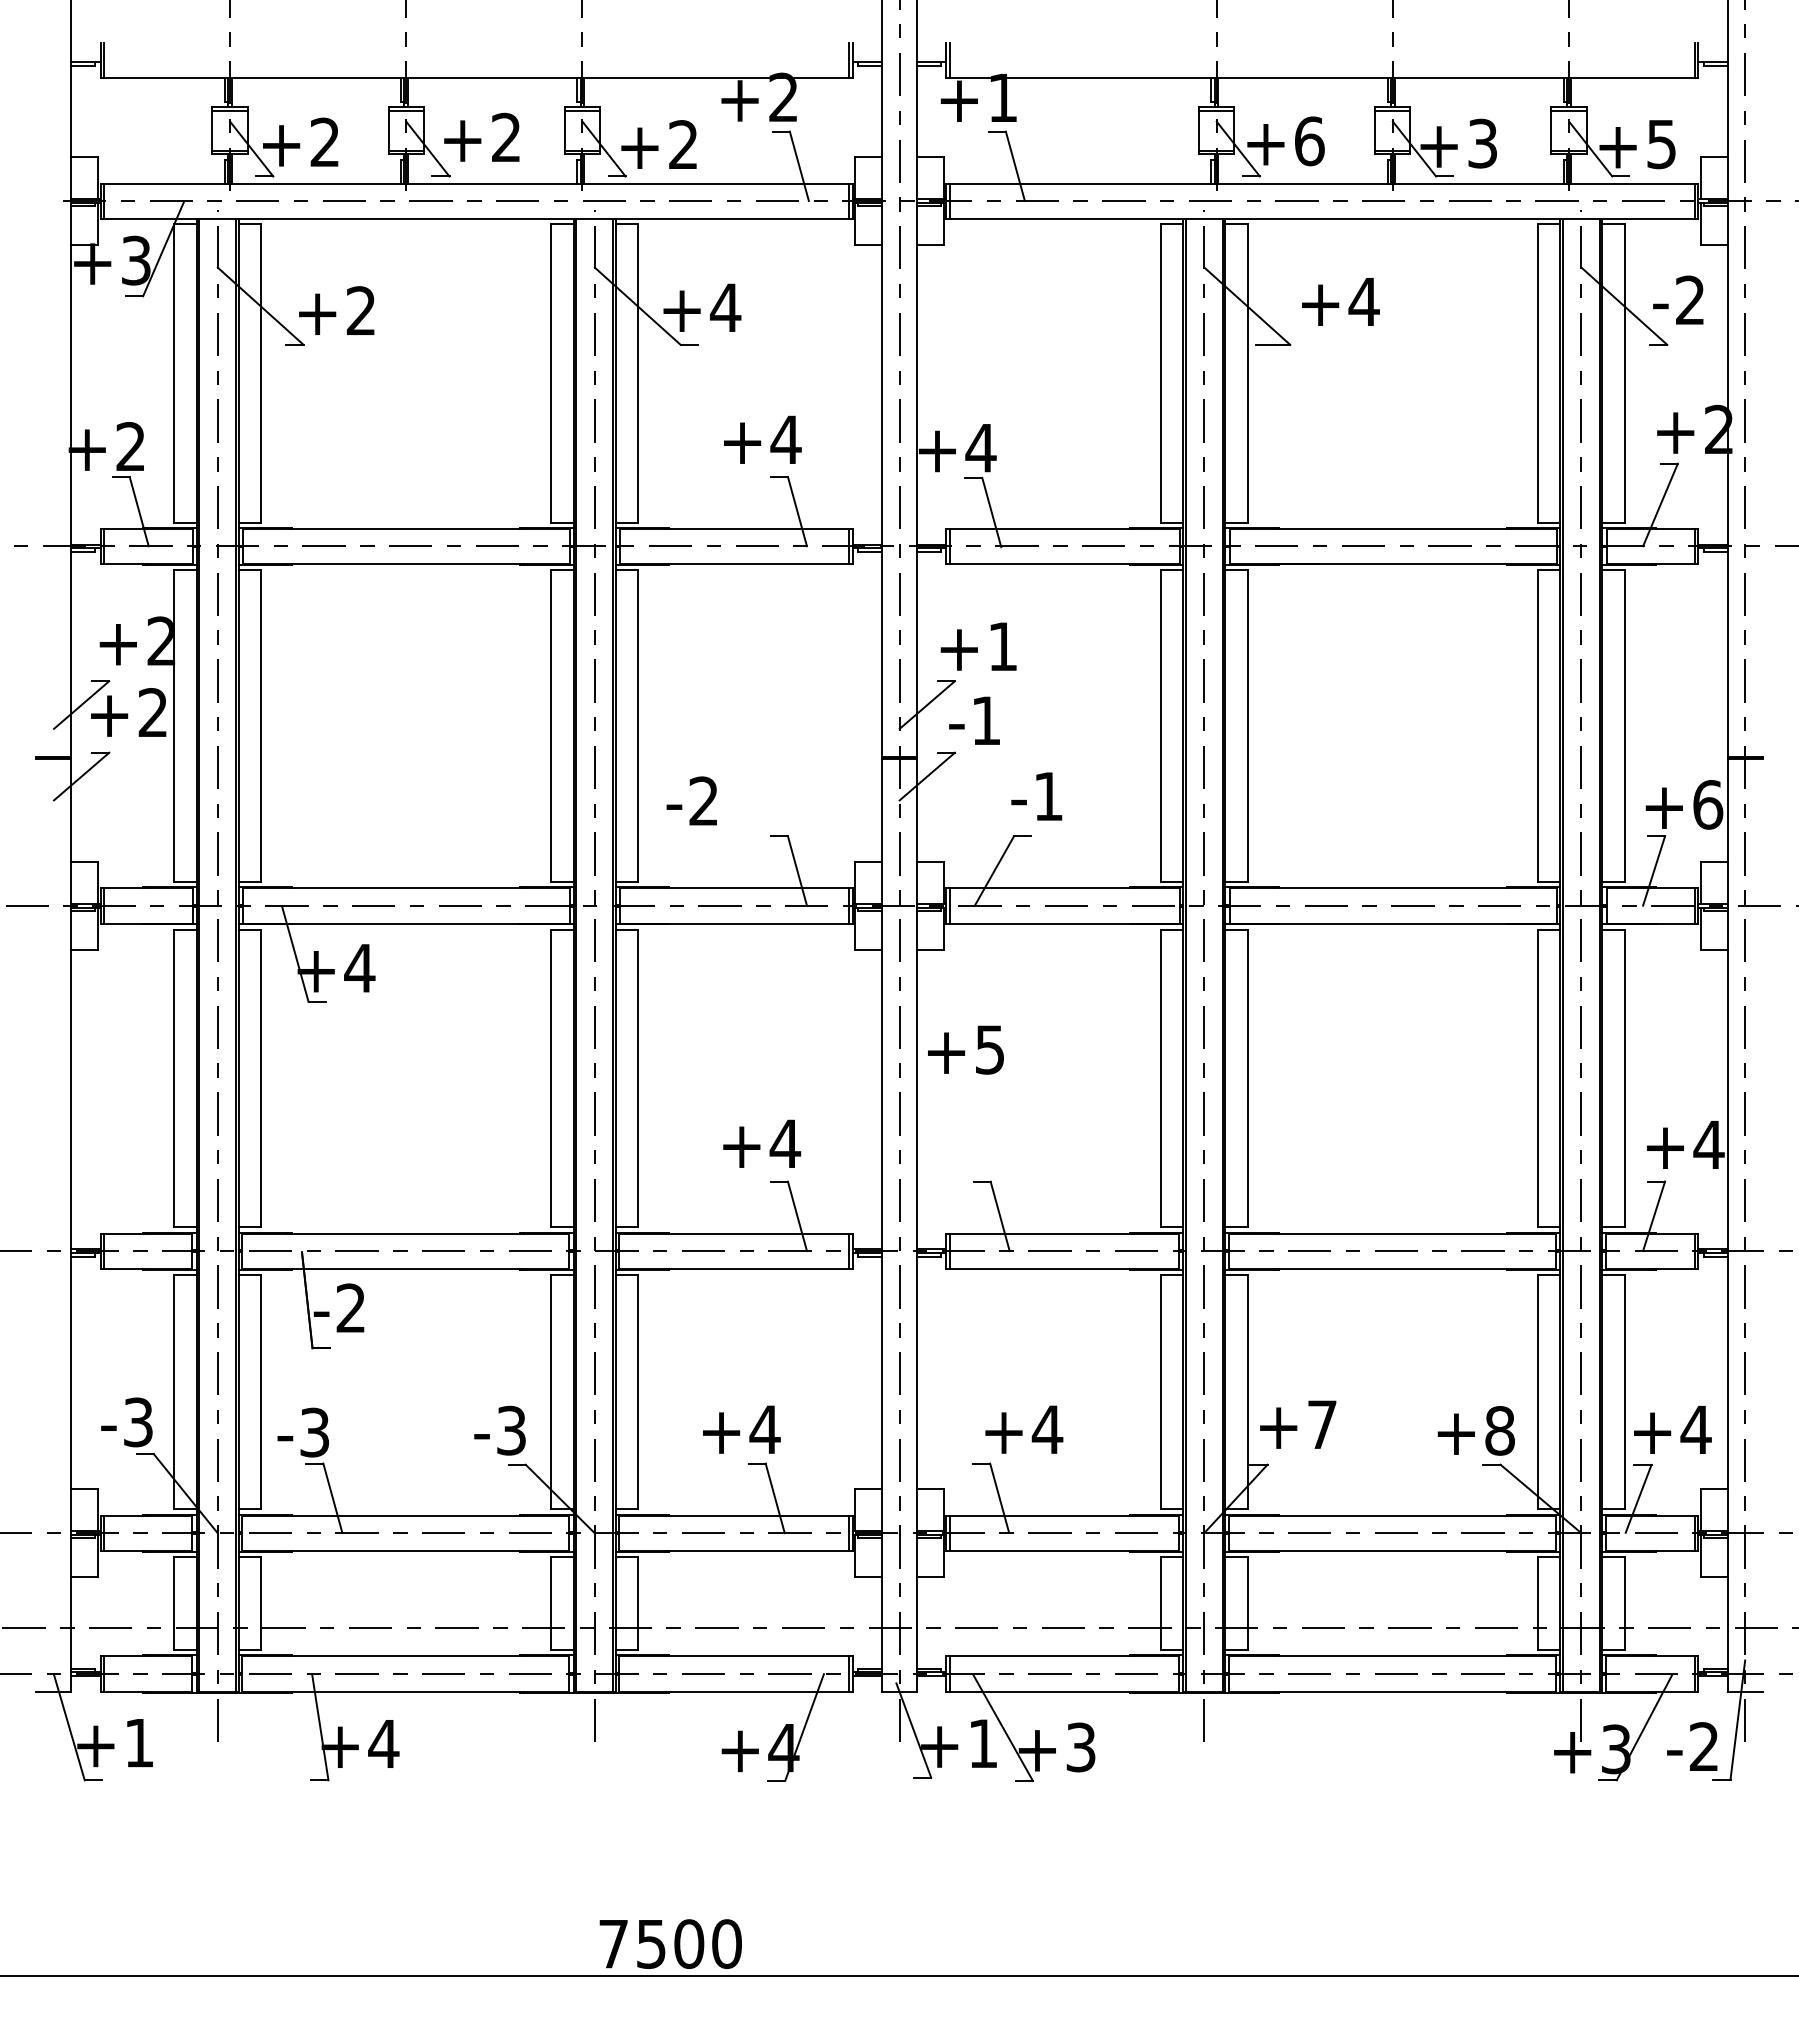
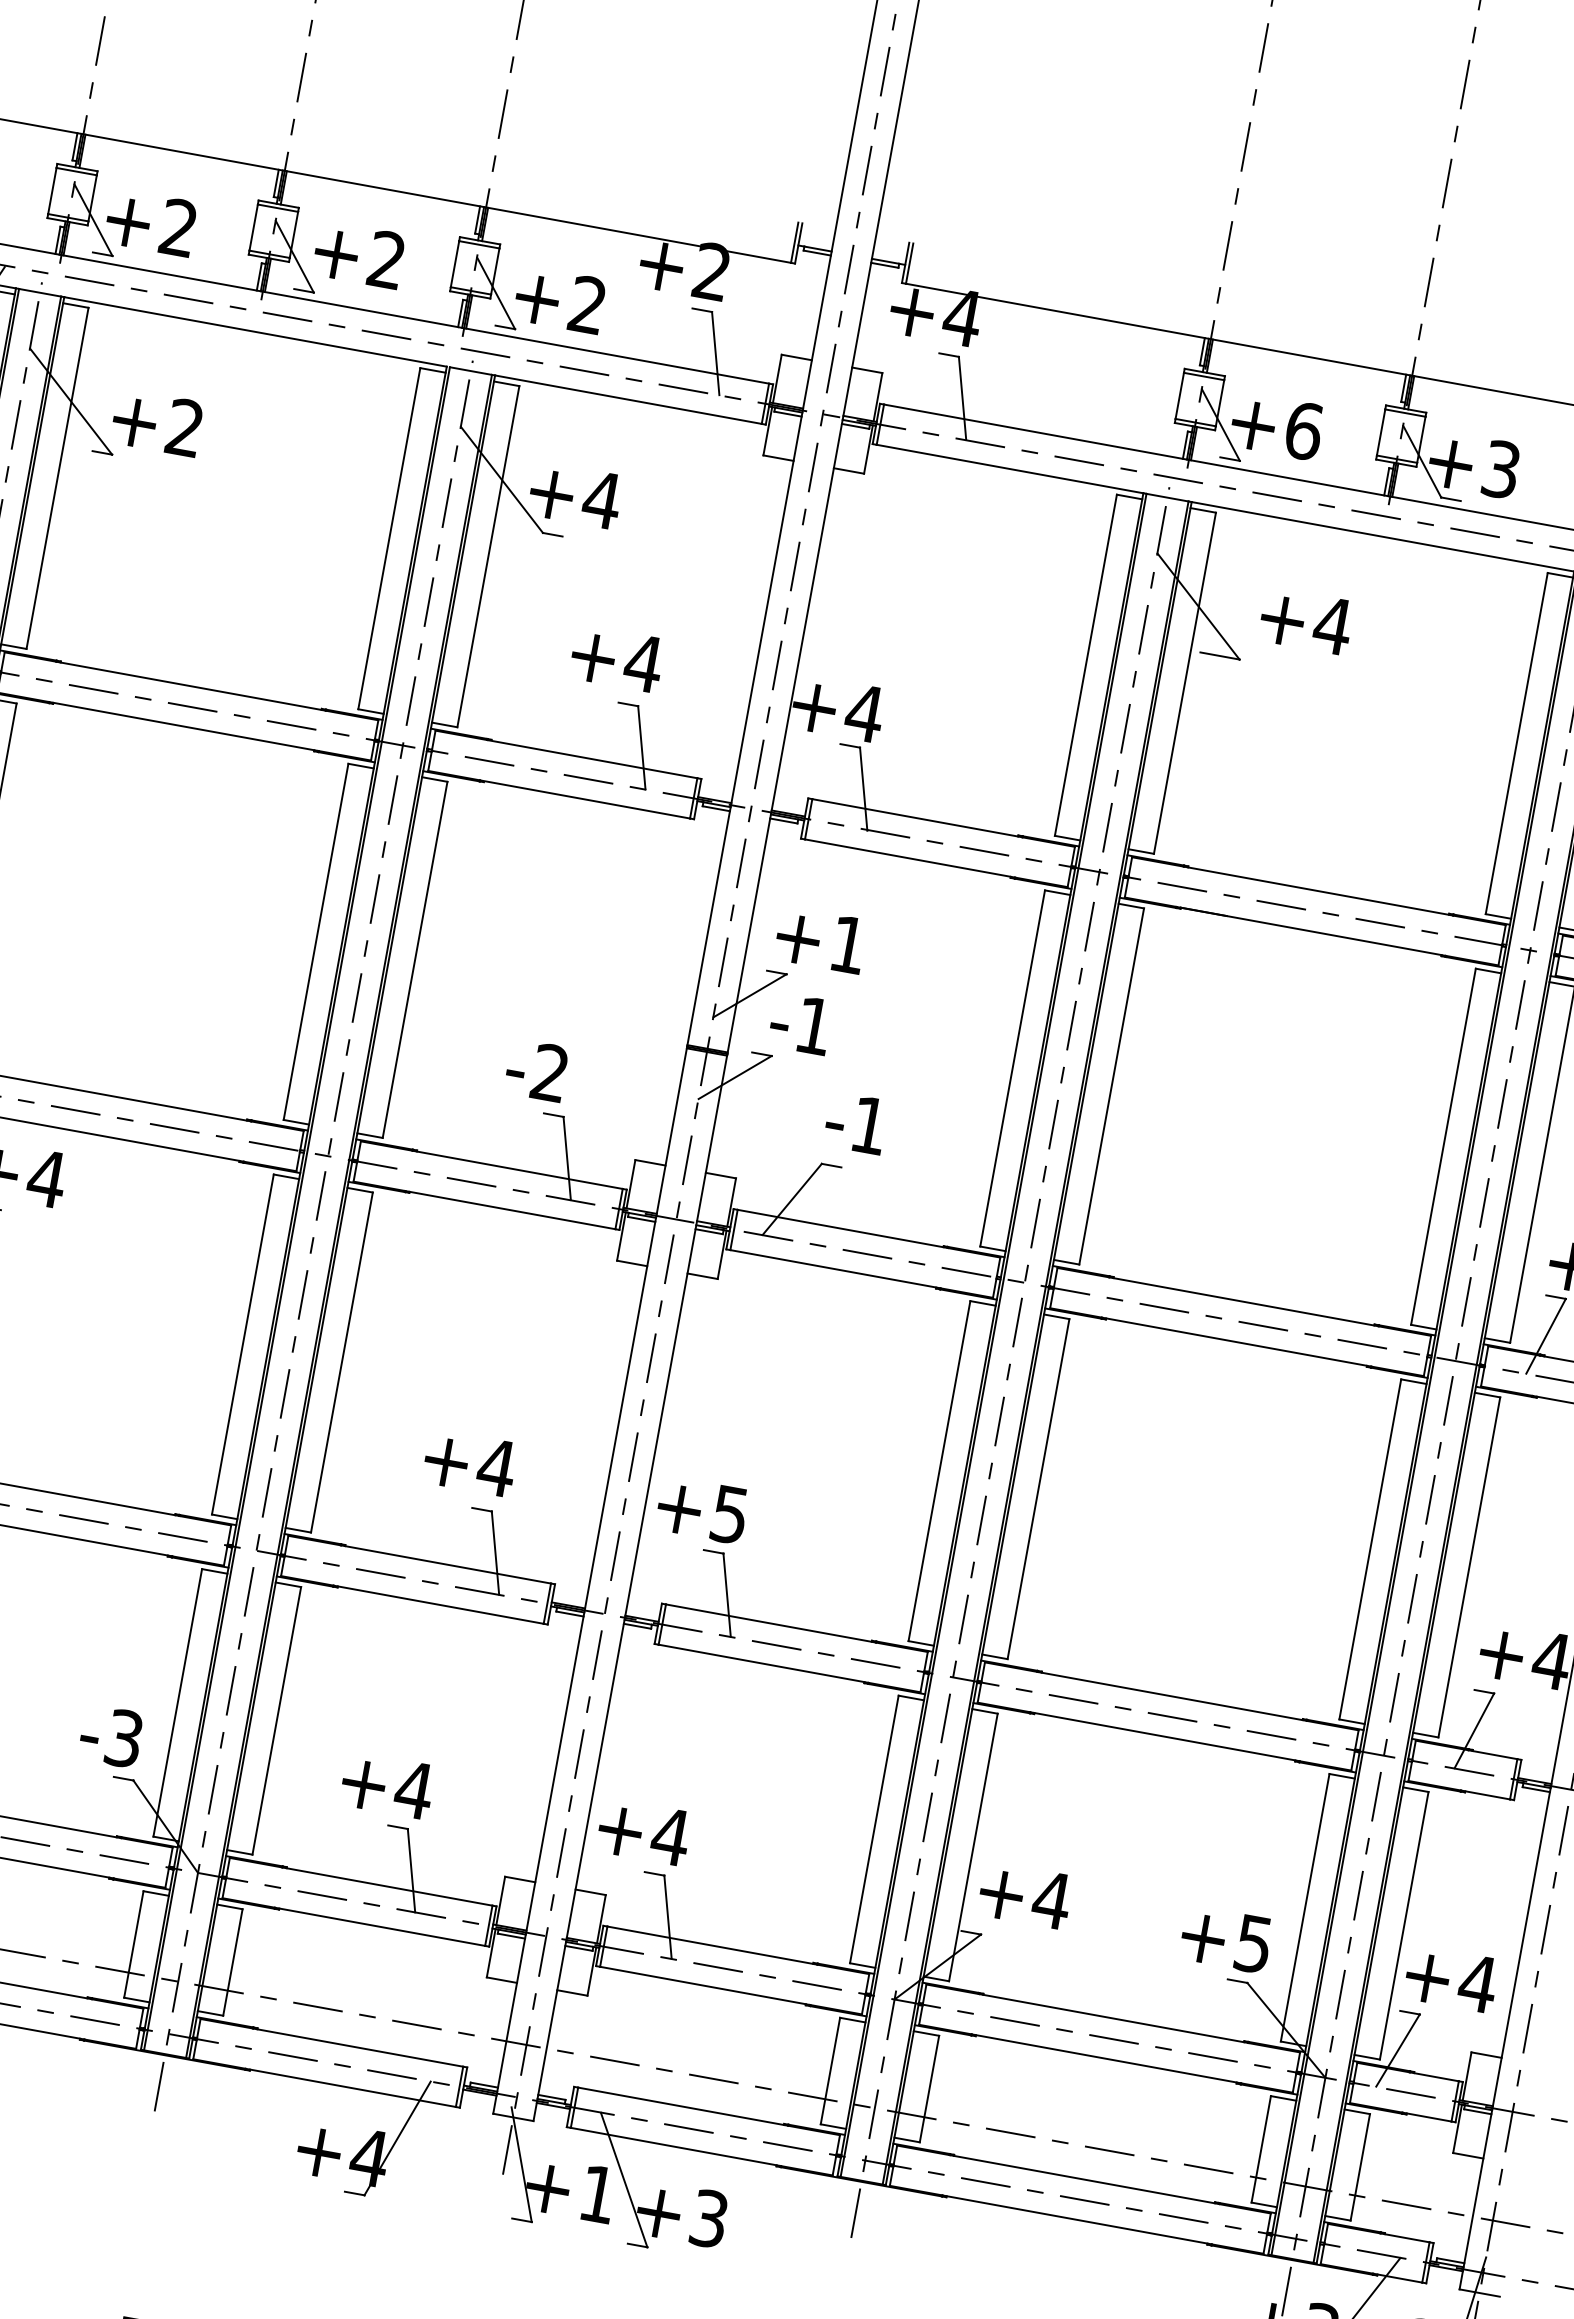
text: (1002, 97) -> (962, 317), +1 -> +4
text: (691, 800) -> (536, 1069), moved
text: (965, 1049) -> (701, 1509), moved
text: (1321, 1424) -> (1051, 1899), +7 -> +4
text: (1024, 1429) -> (644, 1831), moved
text: (1499, 1430) -> (1253, 1943), +8 -> +5

